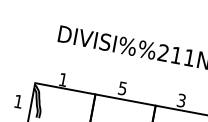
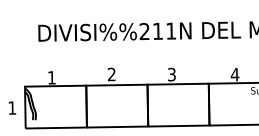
text: (122, 88) -> (111, 74), 5 -> 2

